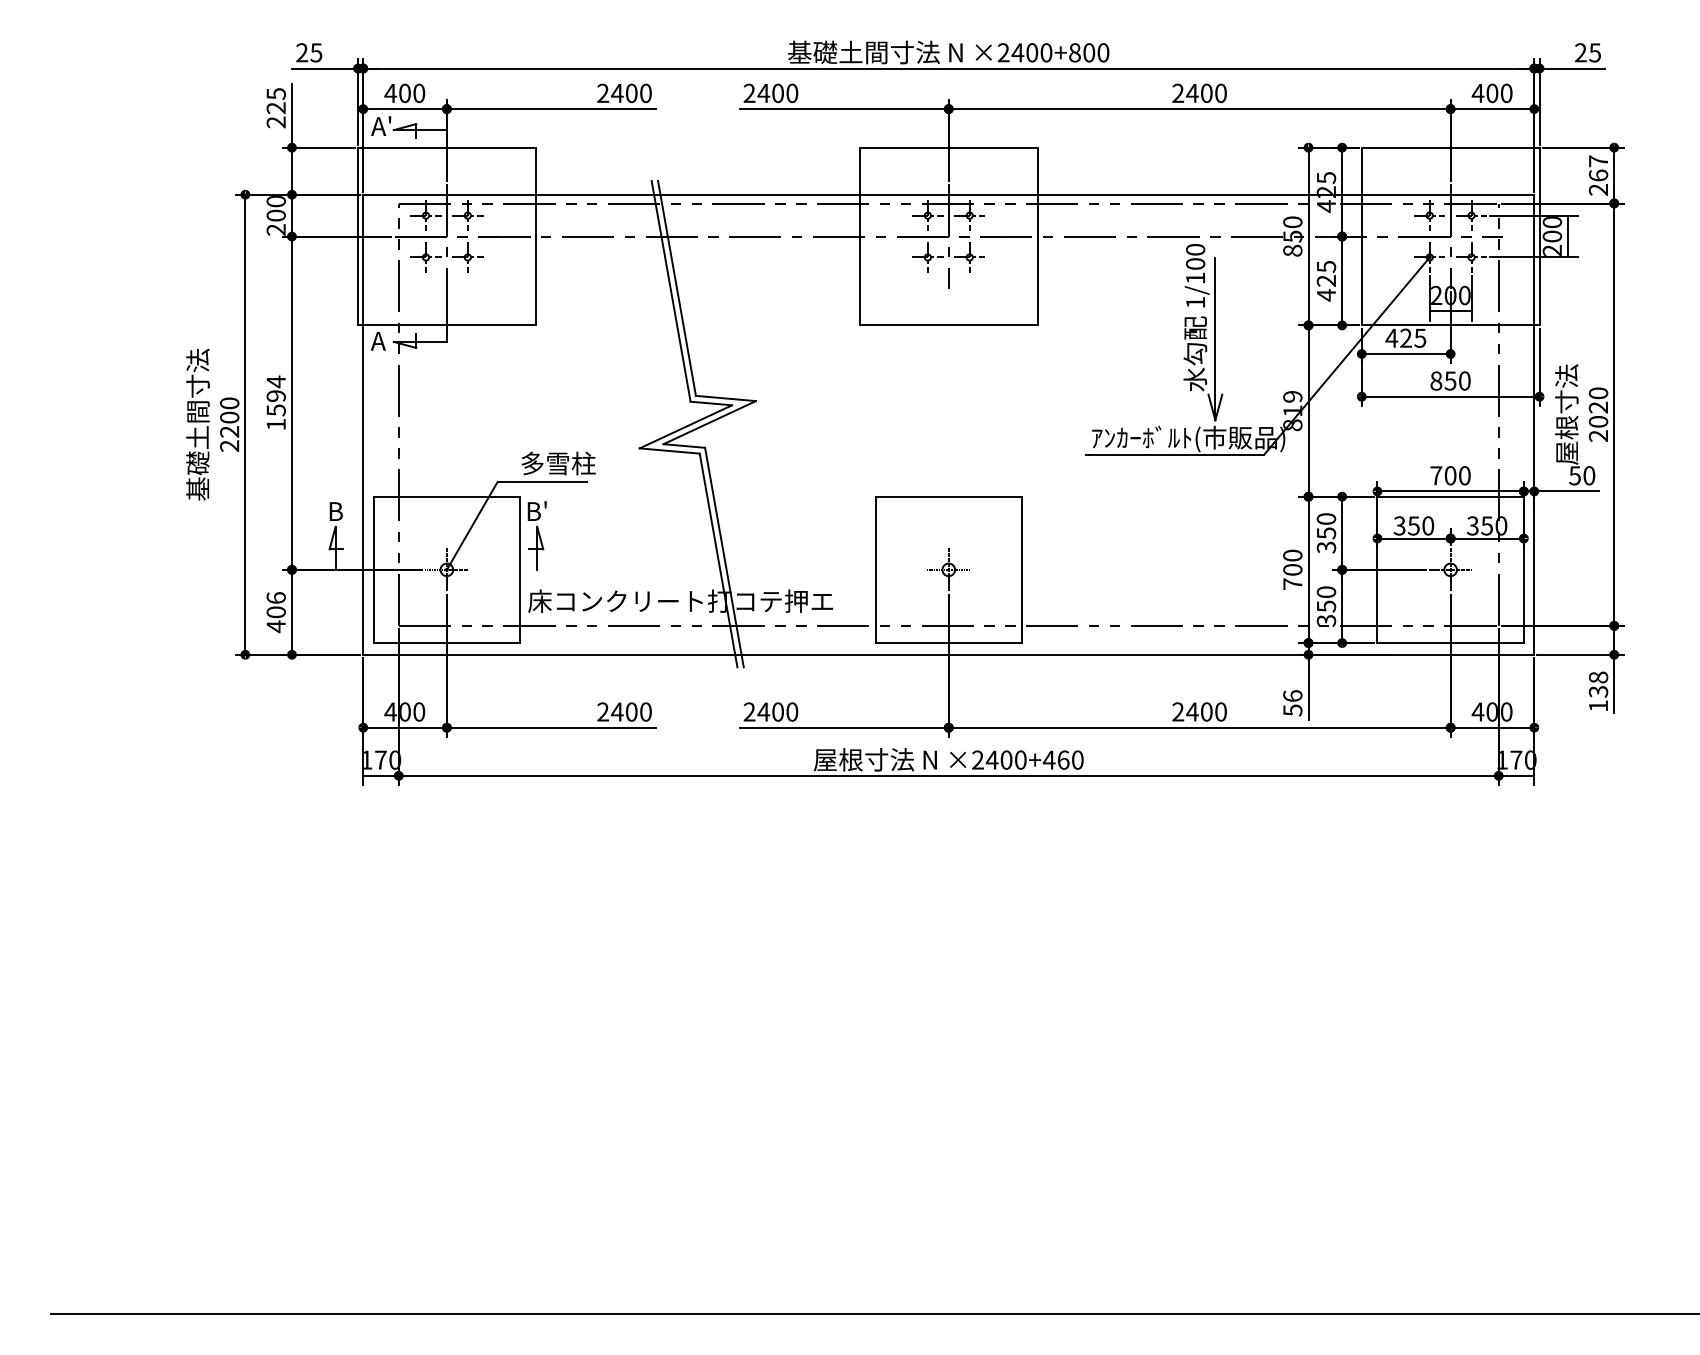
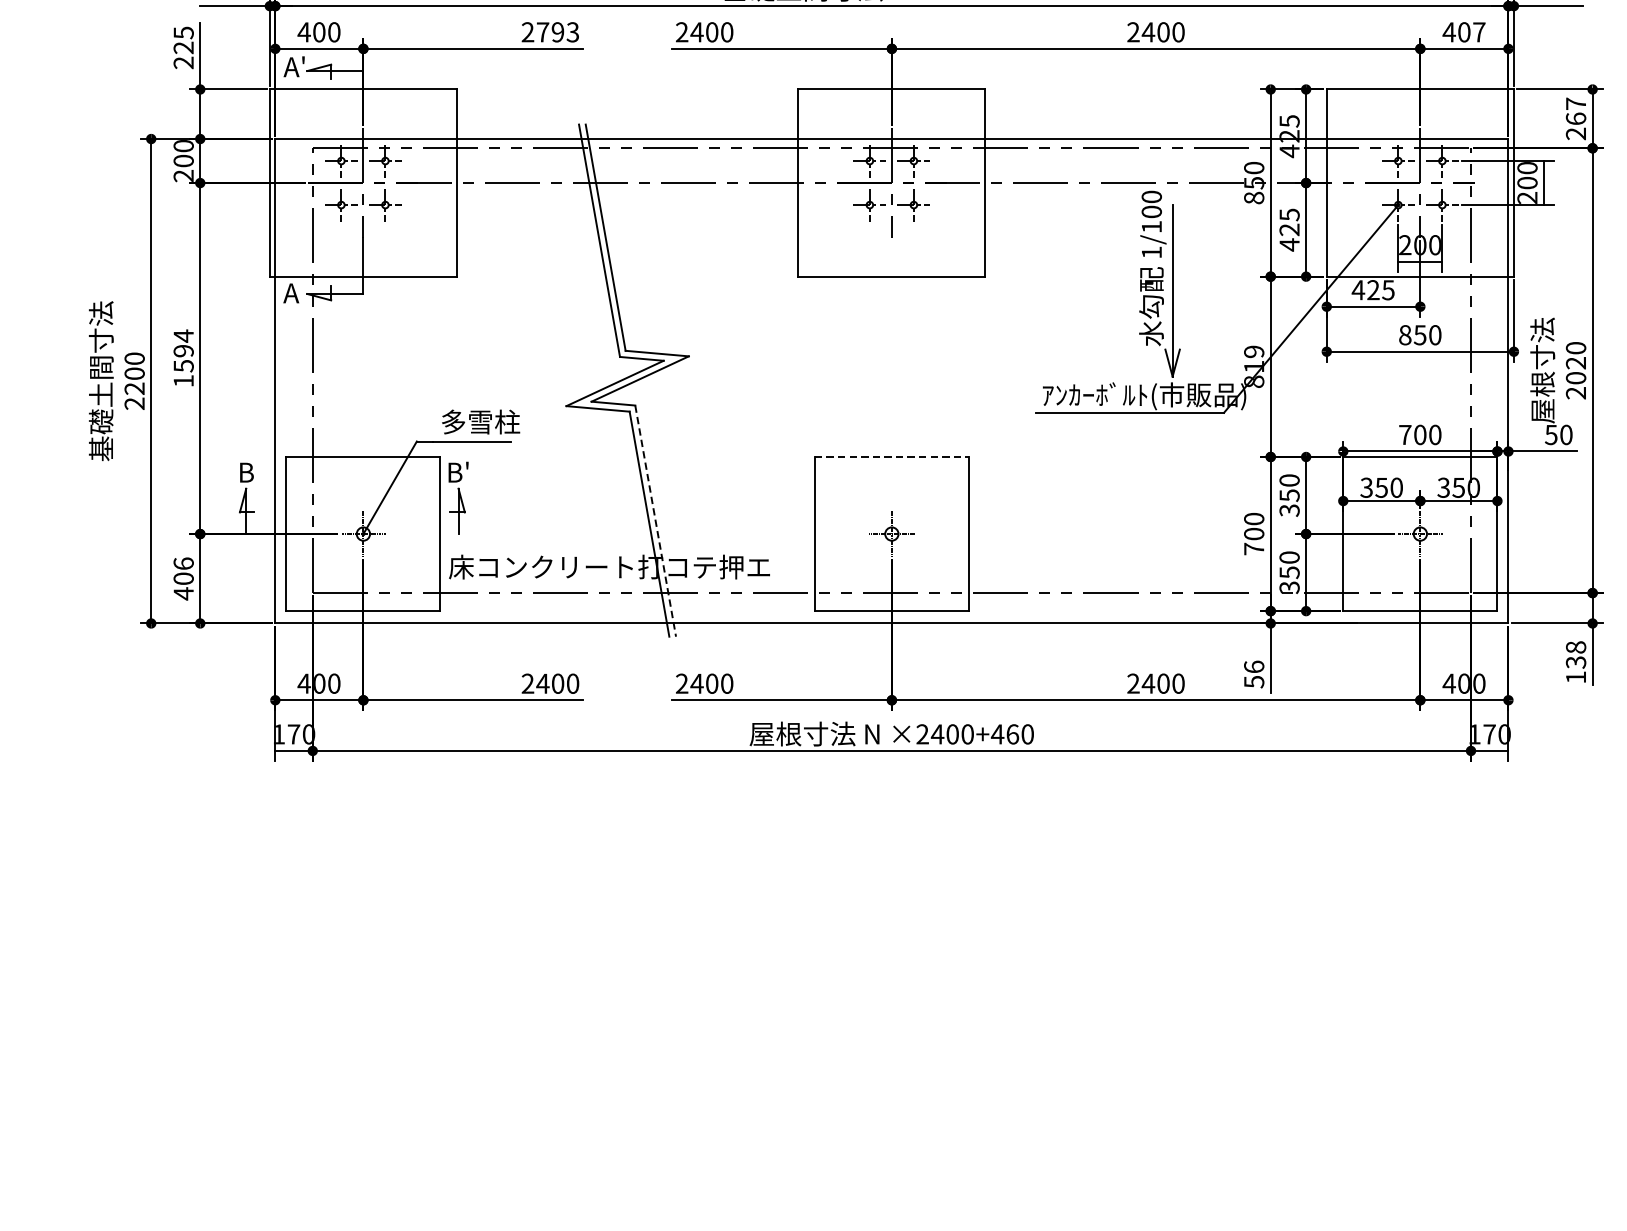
text: (631, 92) -> (557, 31), 2400 -> 2793
text: (1506, 93) -> (1479, 32), 400 -> 407
line: (949, 496) -> (892, 456), solid -> dashed
line: (724, 558) -> (655, 522), solid -> dashed

